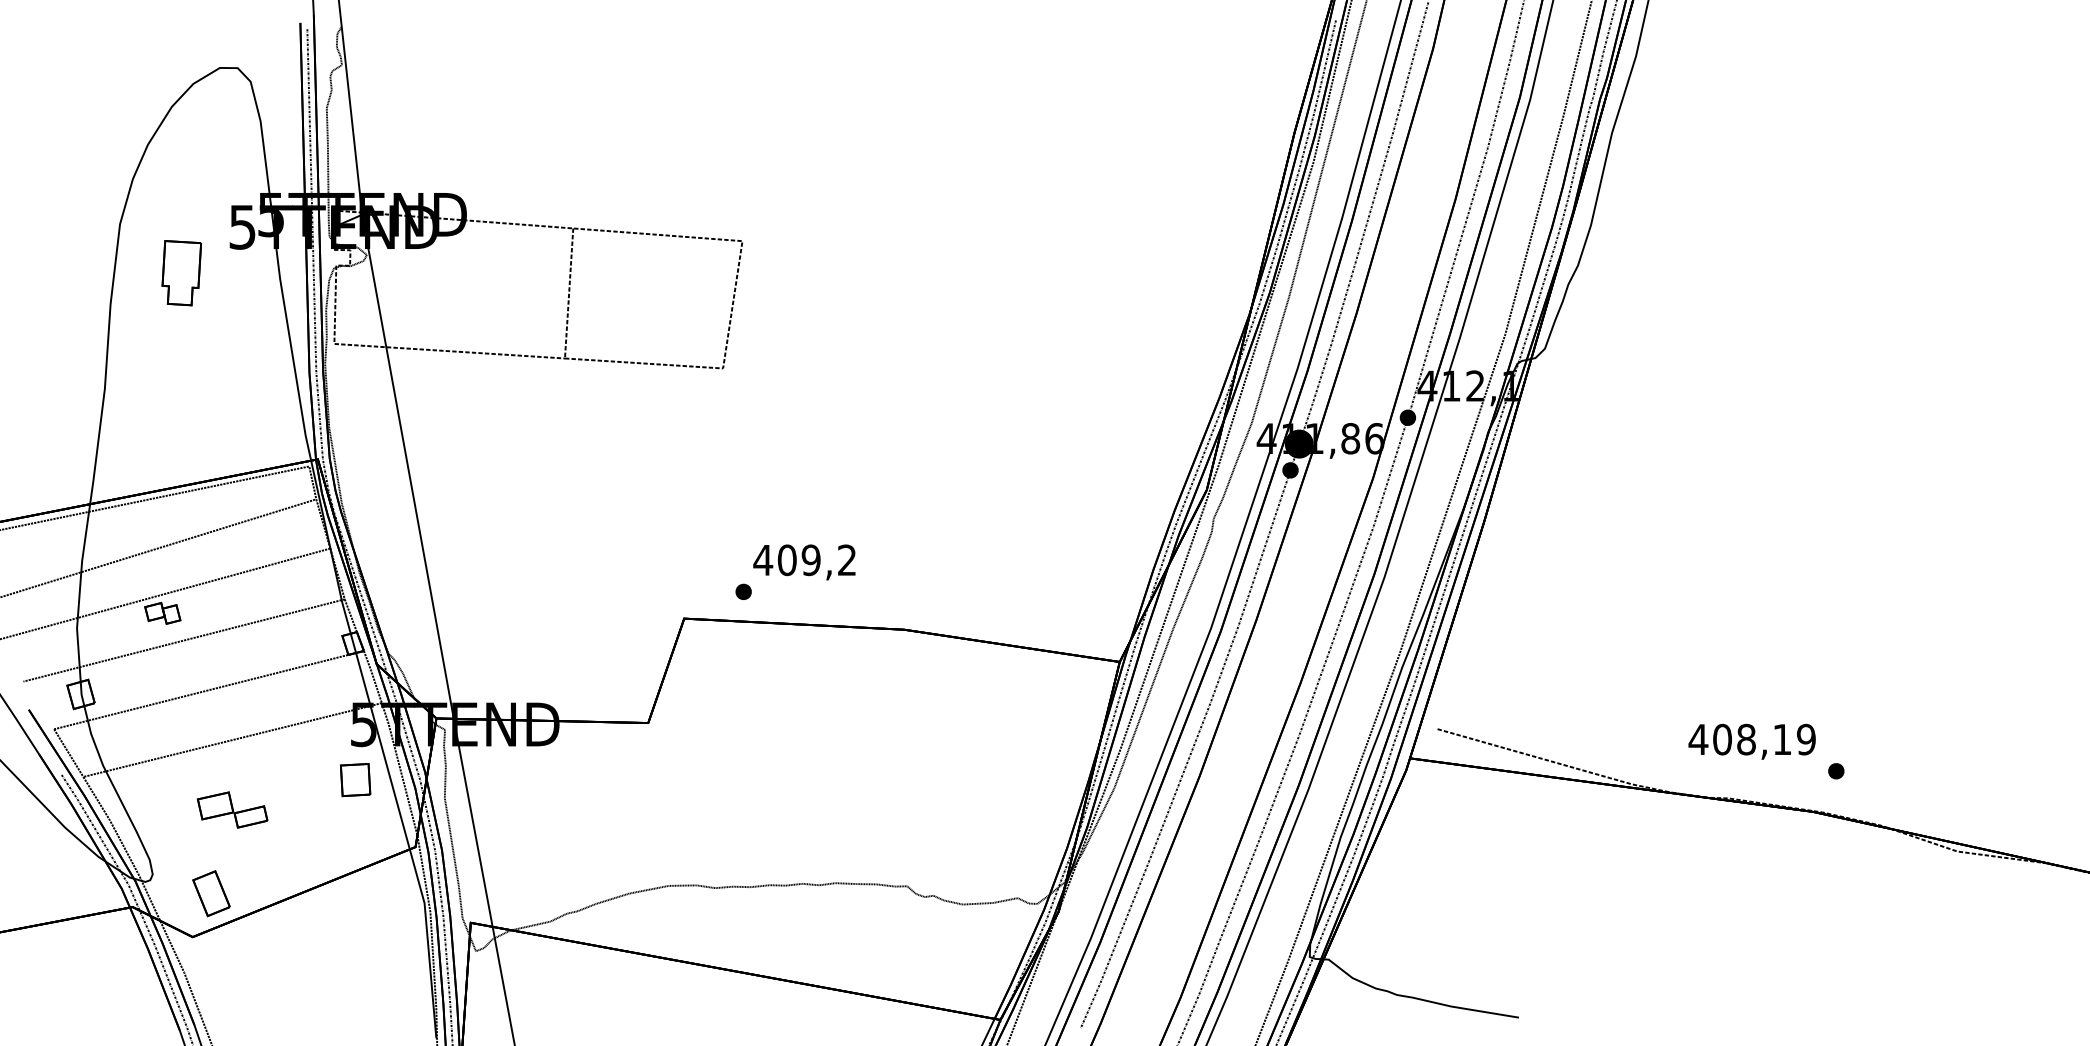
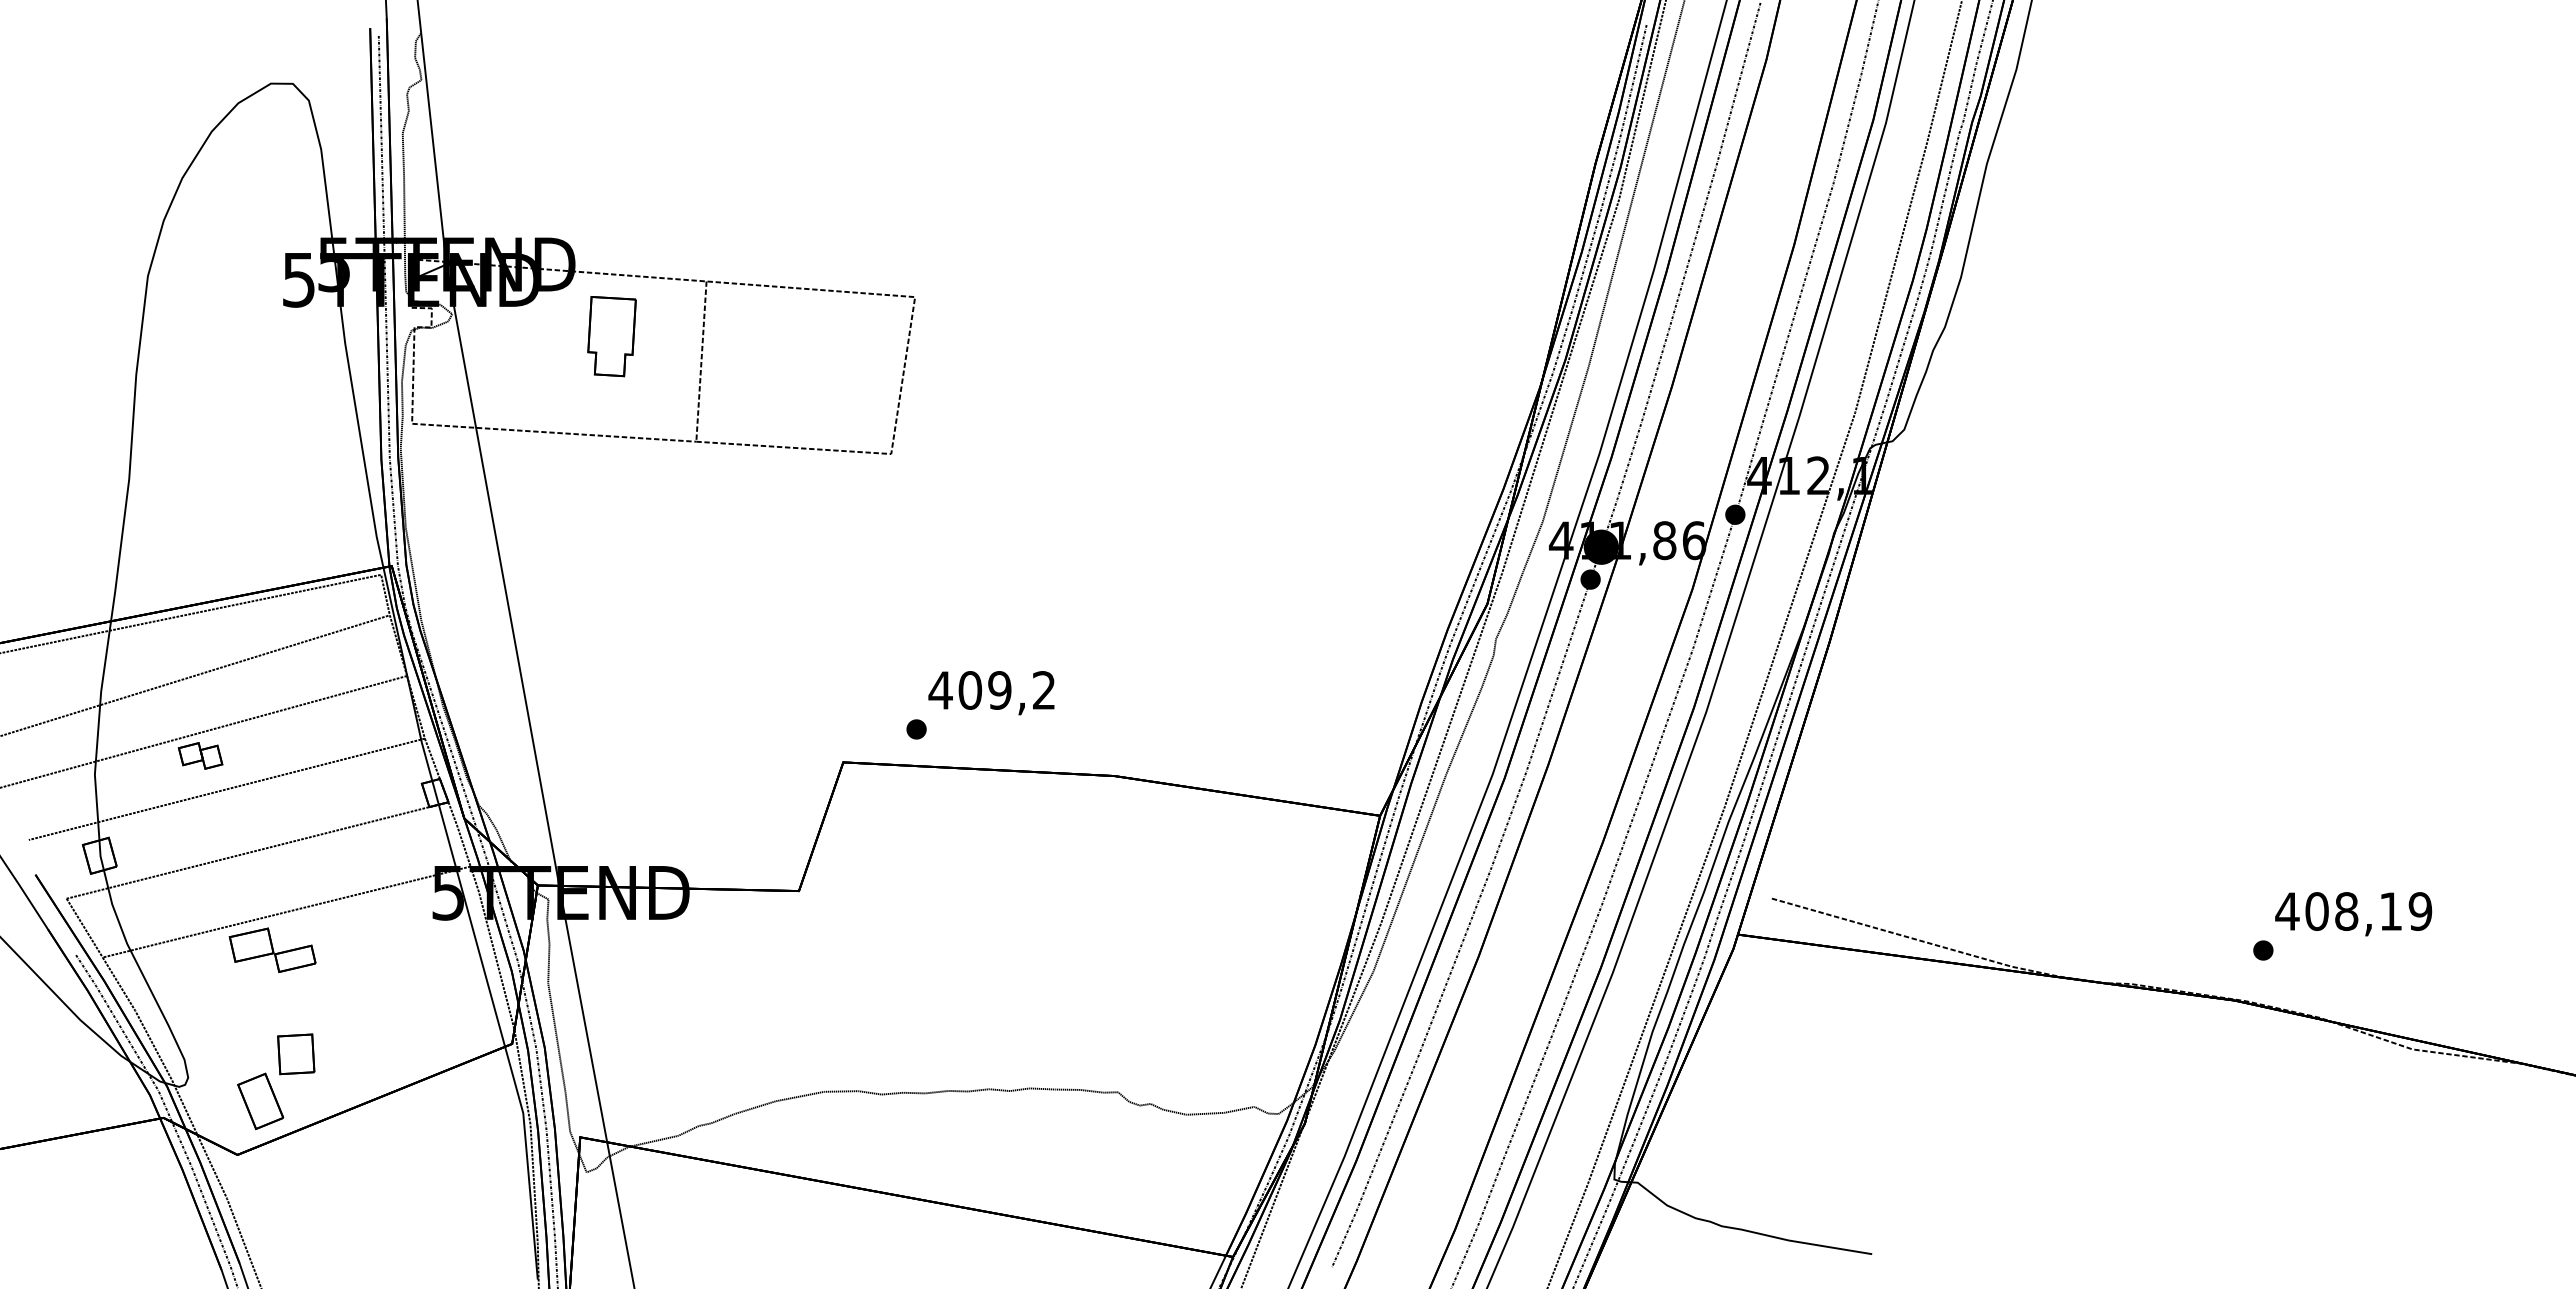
part: (181, 273) -> (611, 336), moved
text: (1752, 742) -> (2353, 914), moved
part: (355, 780) -> (296, 1054), moved
part: (232, 809) -> (272, 949), moved

